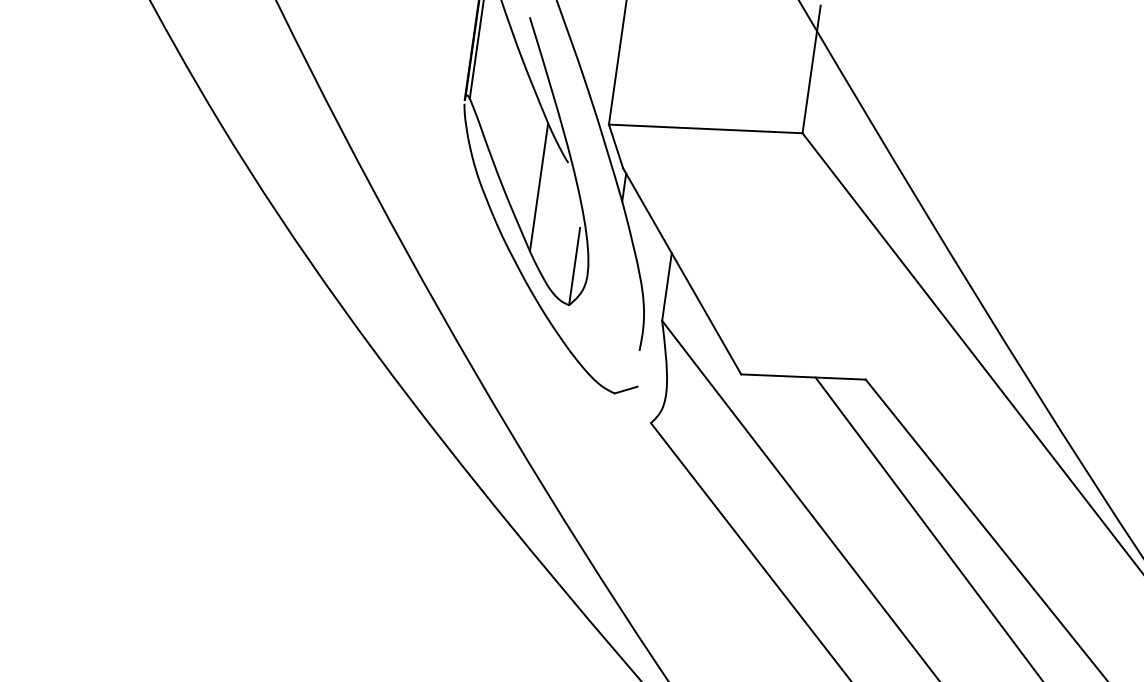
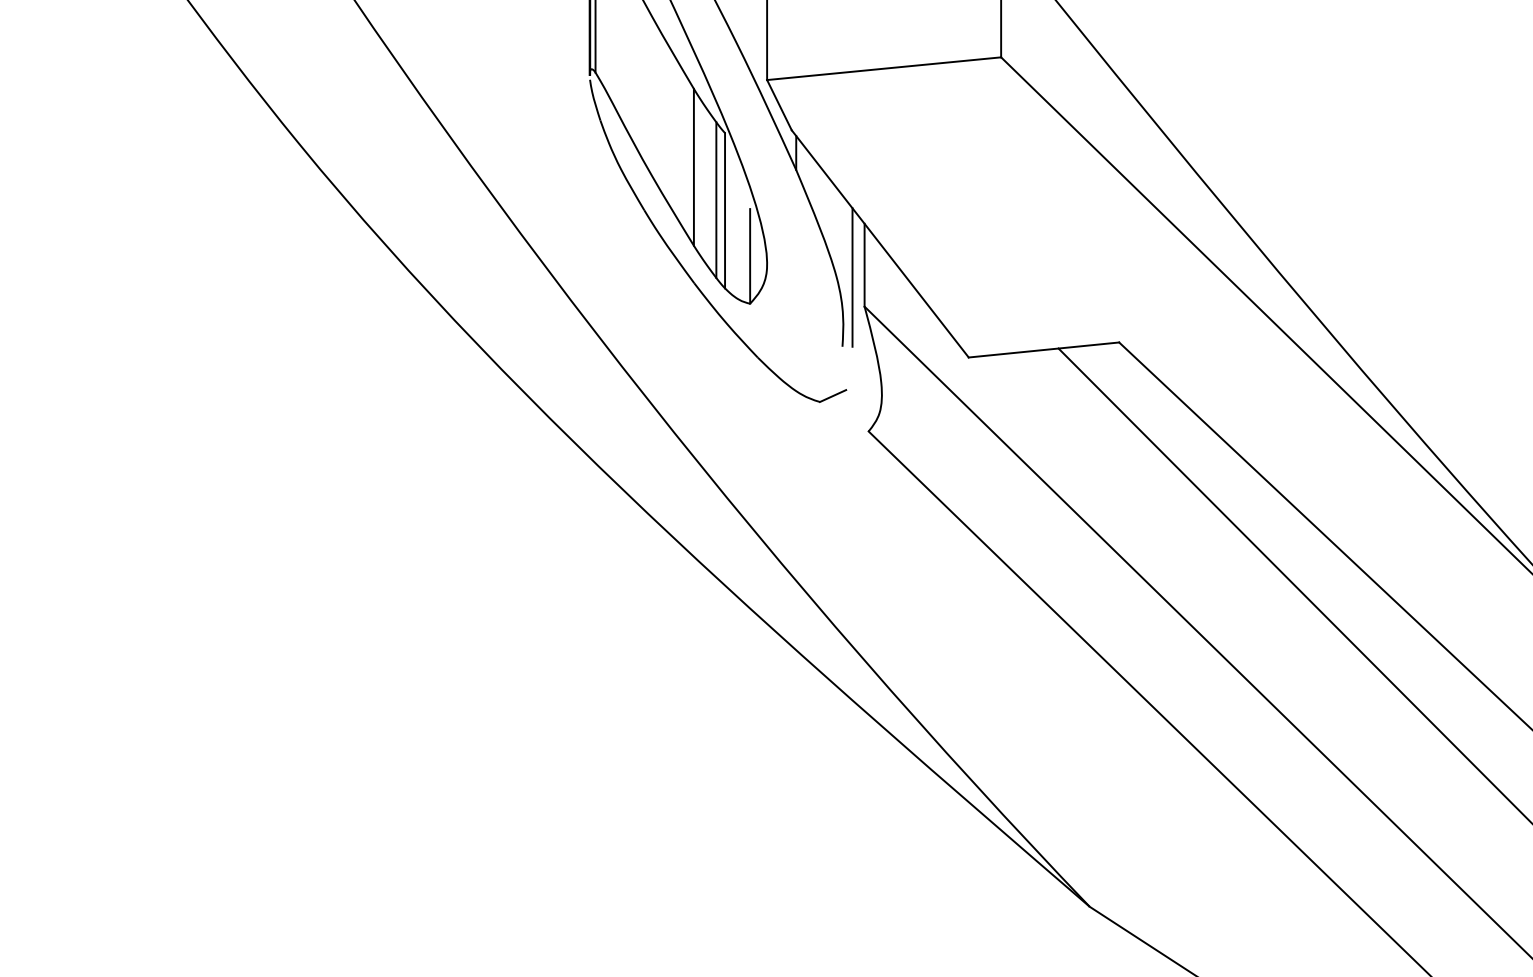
line: (553, 217) -> (716, 200), added
line: (559, 226) -> (725, 210), added
line: (655, 295) -> (852, 277), added

